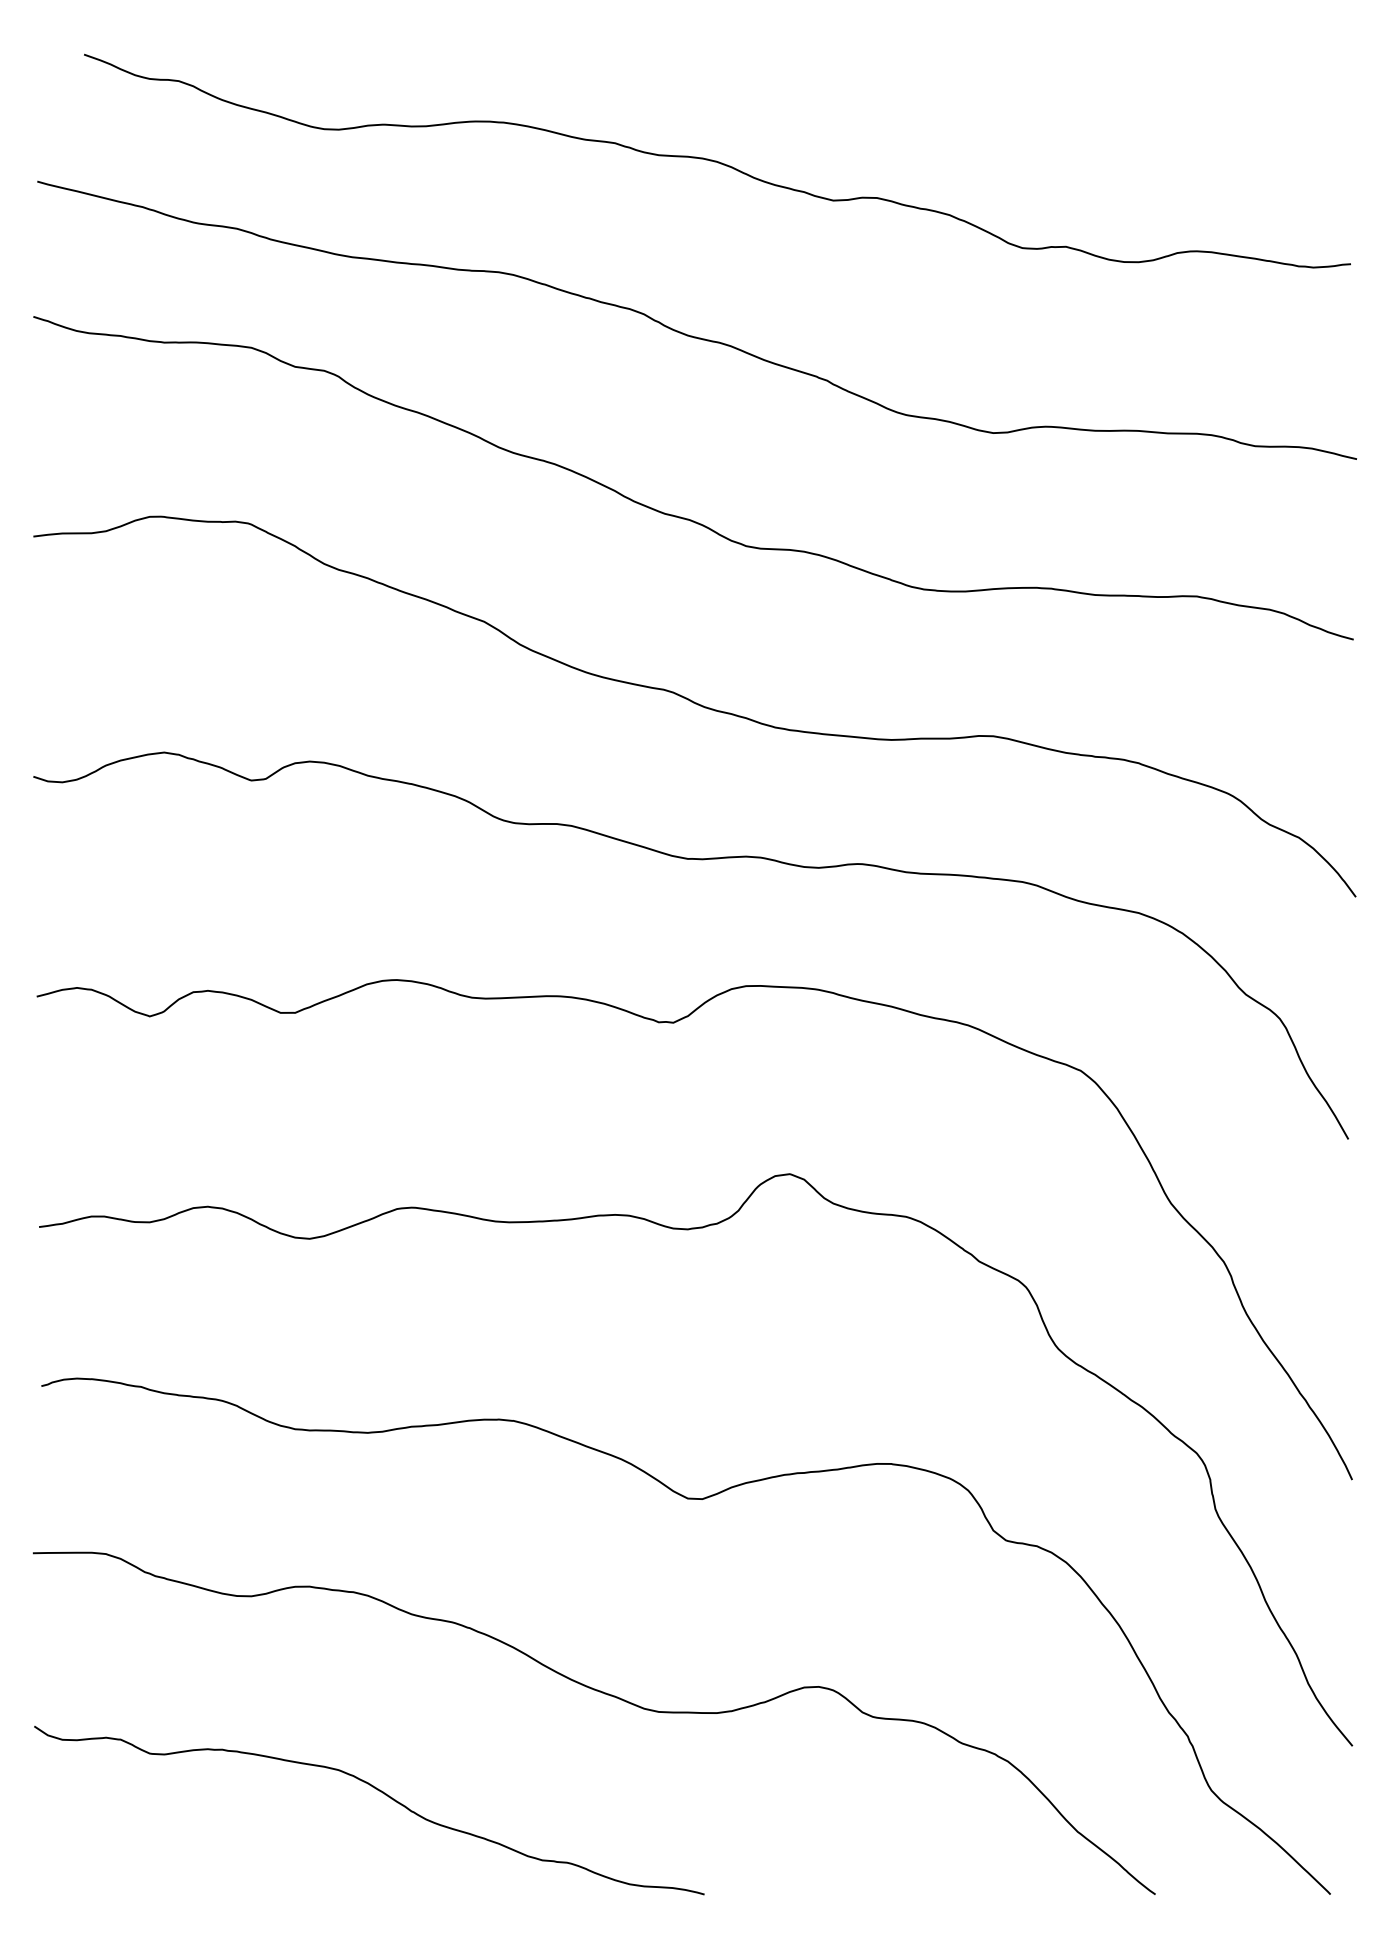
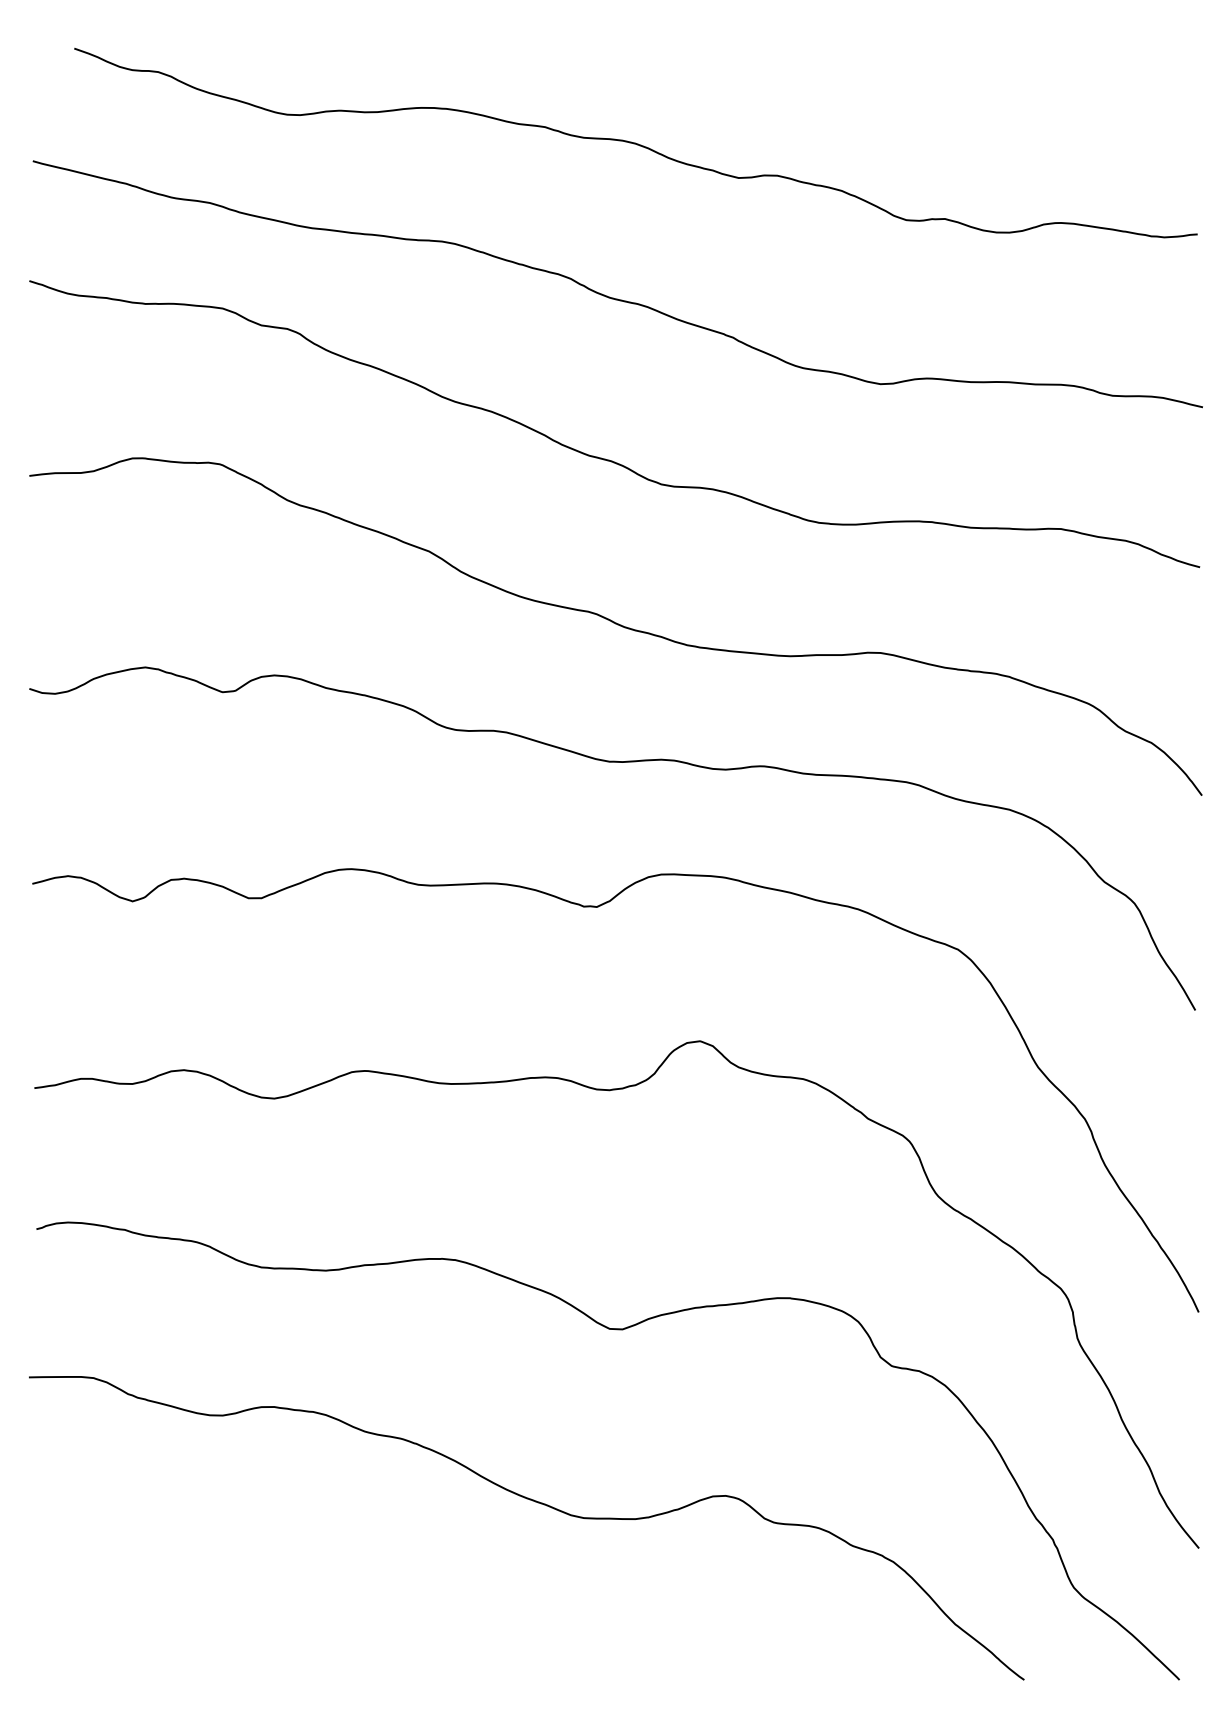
curve: (382, 1793) -> (338, 1590), removed

